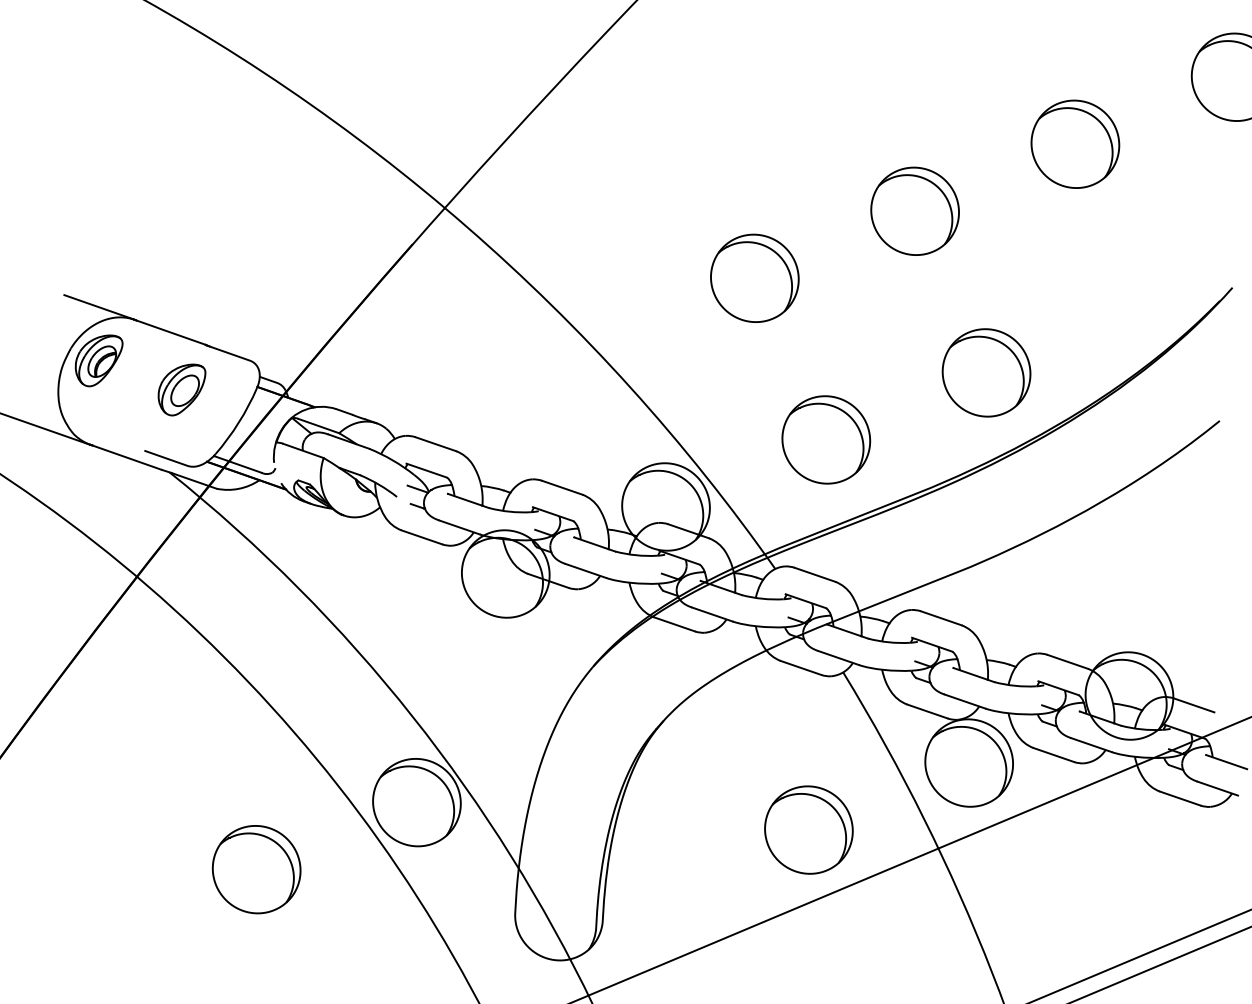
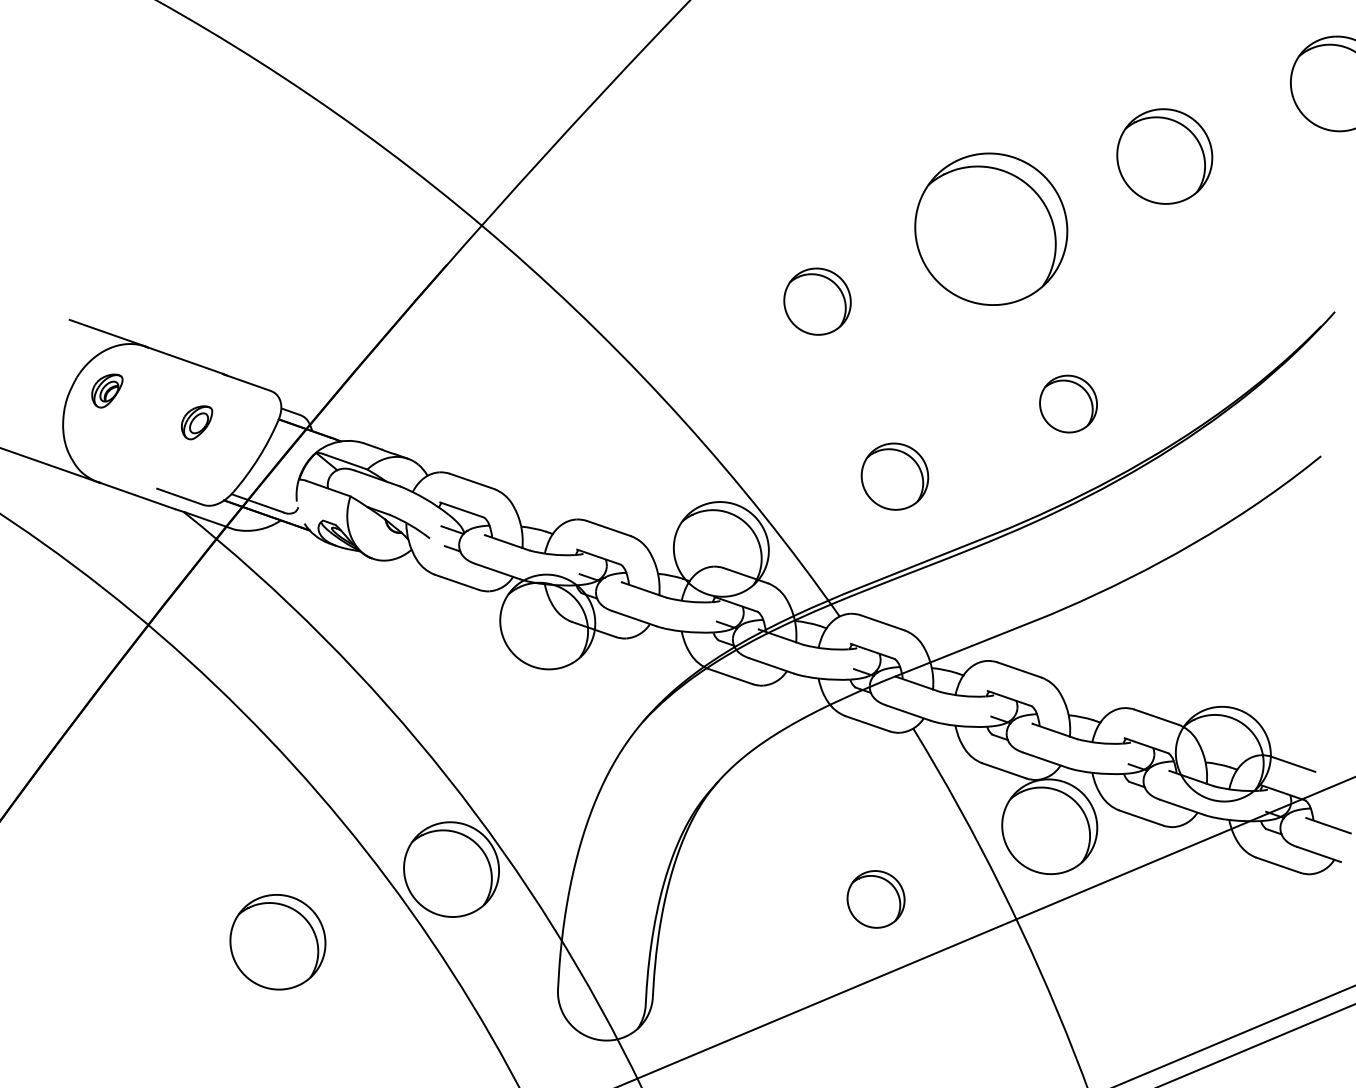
part: (914, 210) -> (990, 228), size x1.6
part: (754, 278) -> (817, 301), size x0.7
part: (99, 360) -> (107, 390), size x0.6
part: (986, 372) -> (1068, 403), size x0.6
part: (181, 389) -> (196, 422), size x0.6
part: (825, 439) -> (894, 476), size x0.7
part: (808, 830) -> (875, 899), size x0.6

